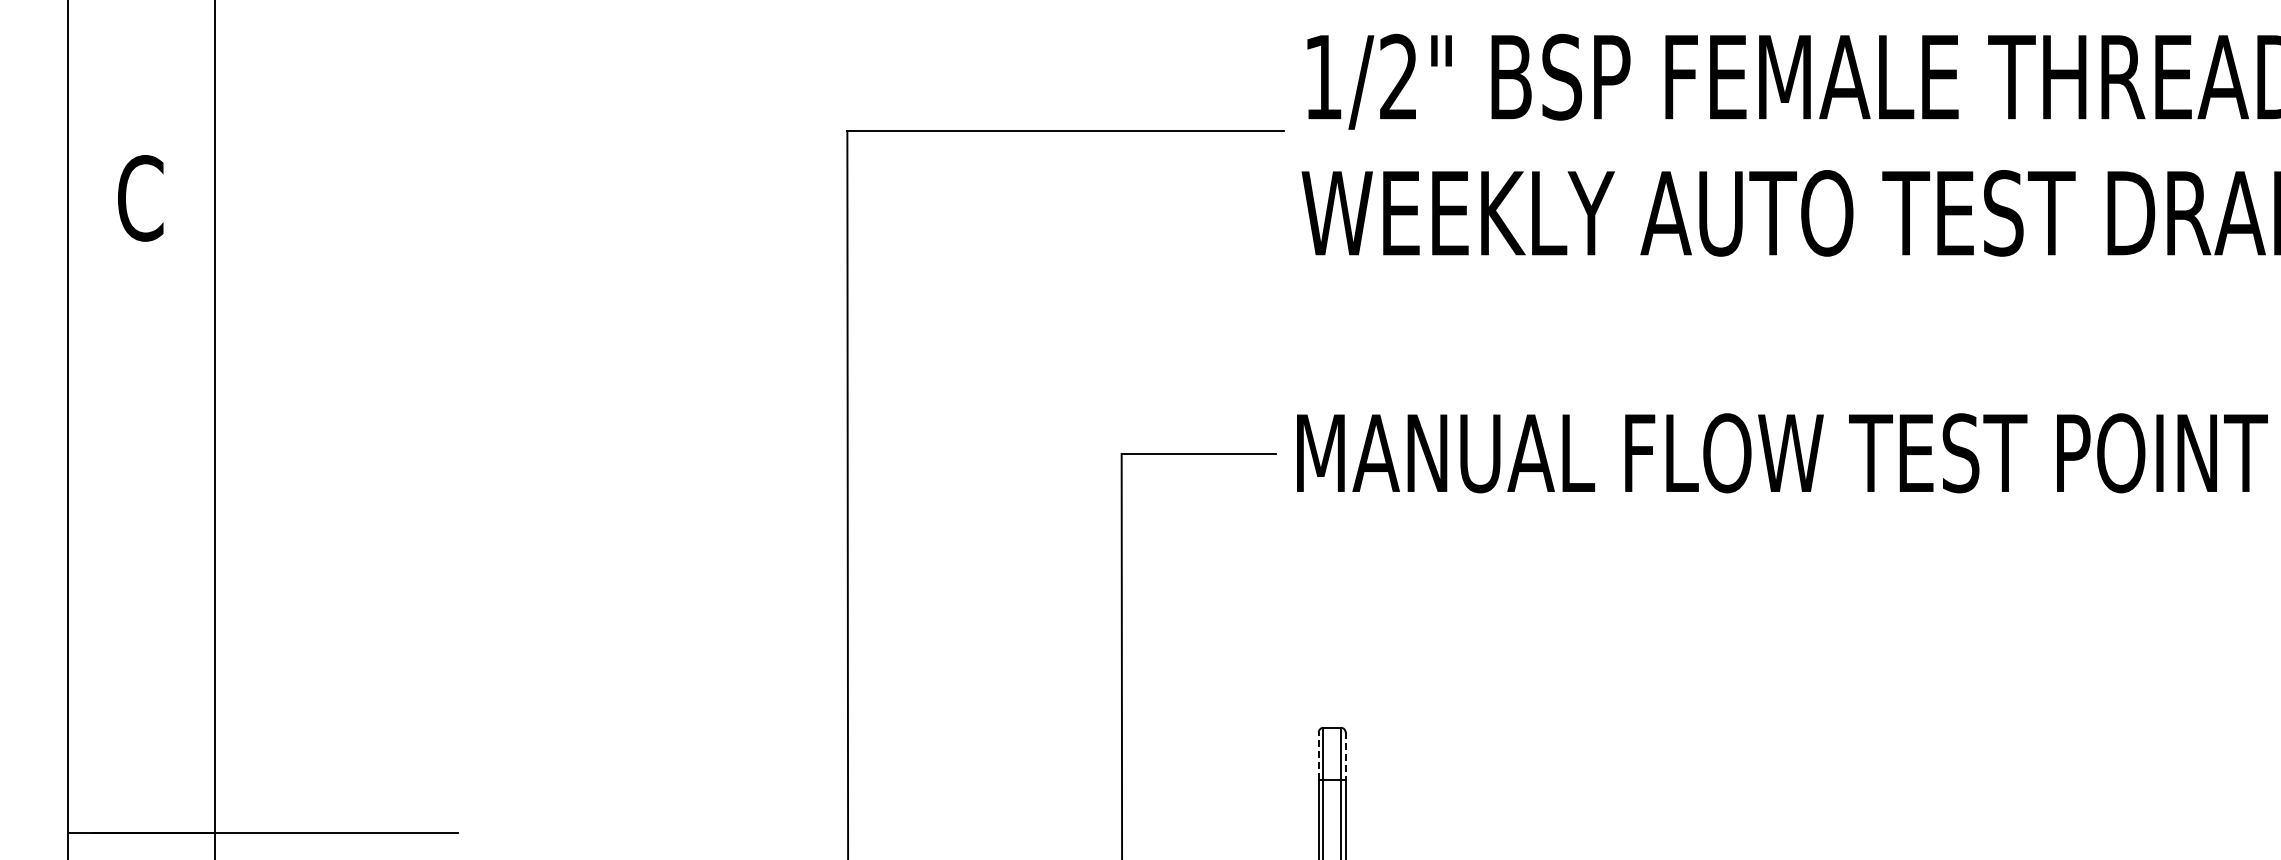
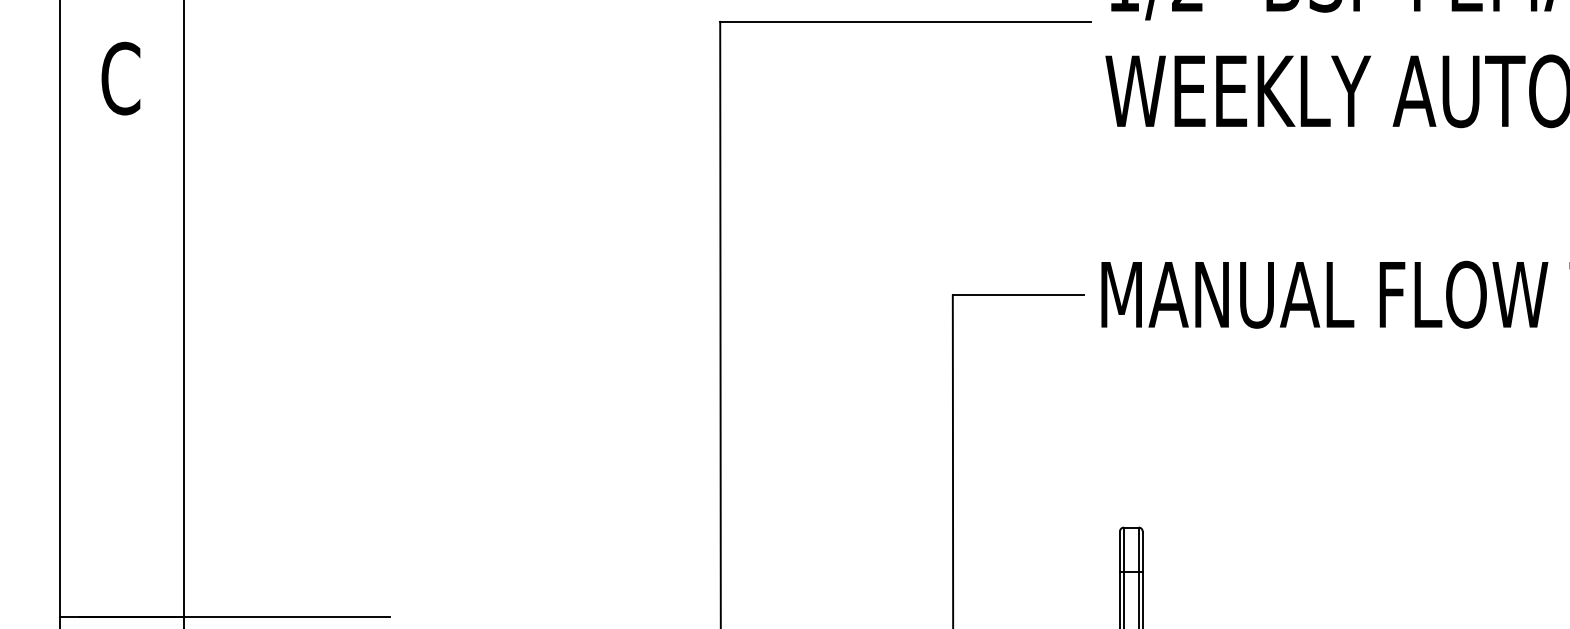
line: (1318, 756) -> (1119, 551), dashed -> solid
line: (1345, 756) -> (1142, 551), dashed -> solid

